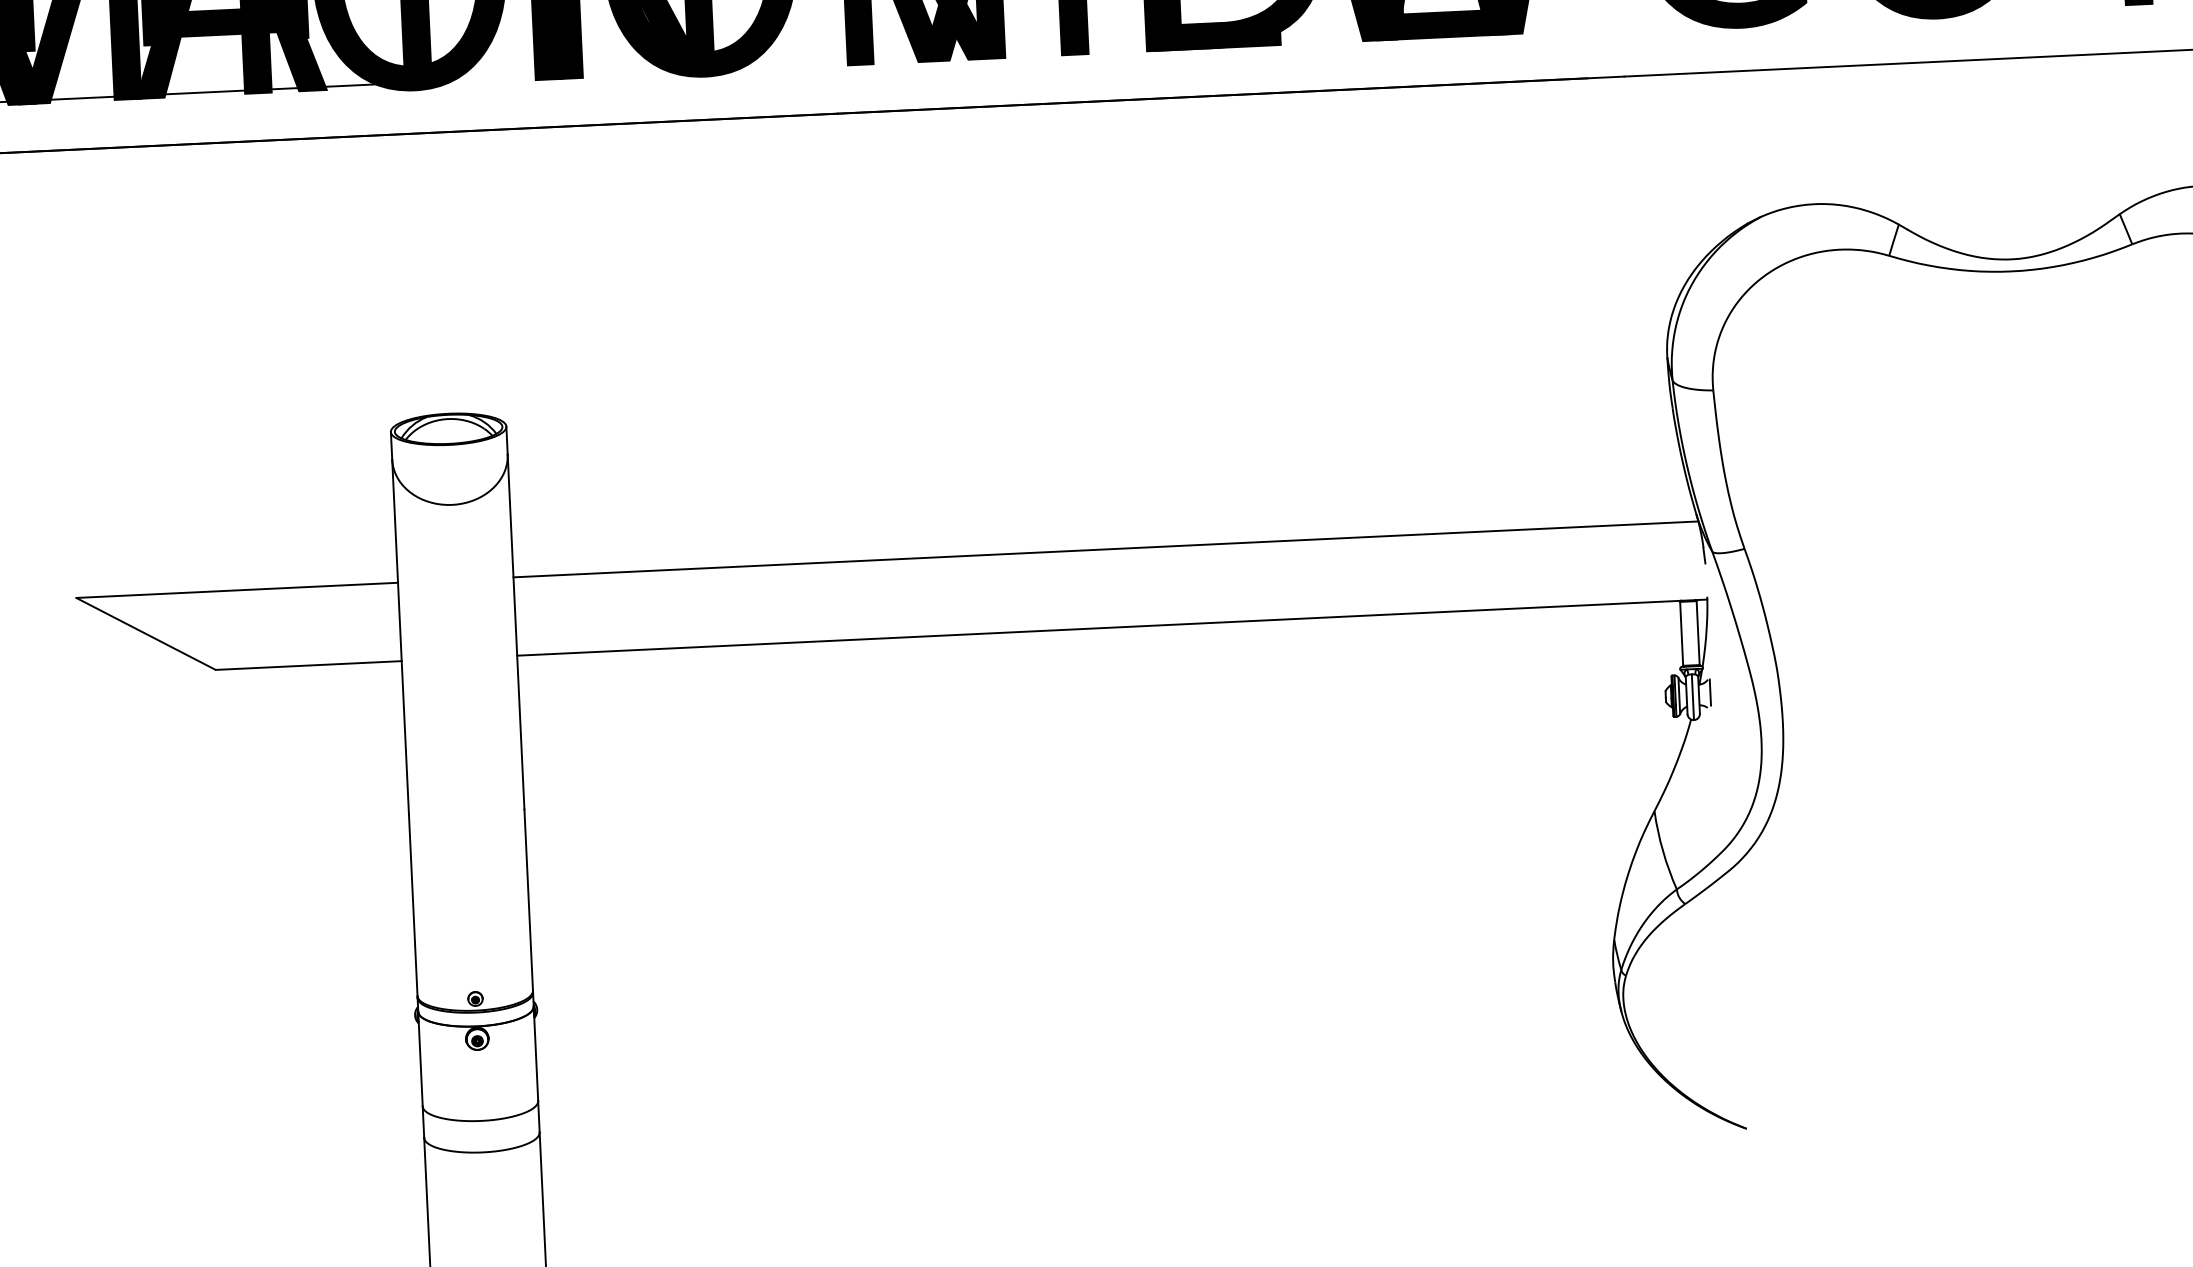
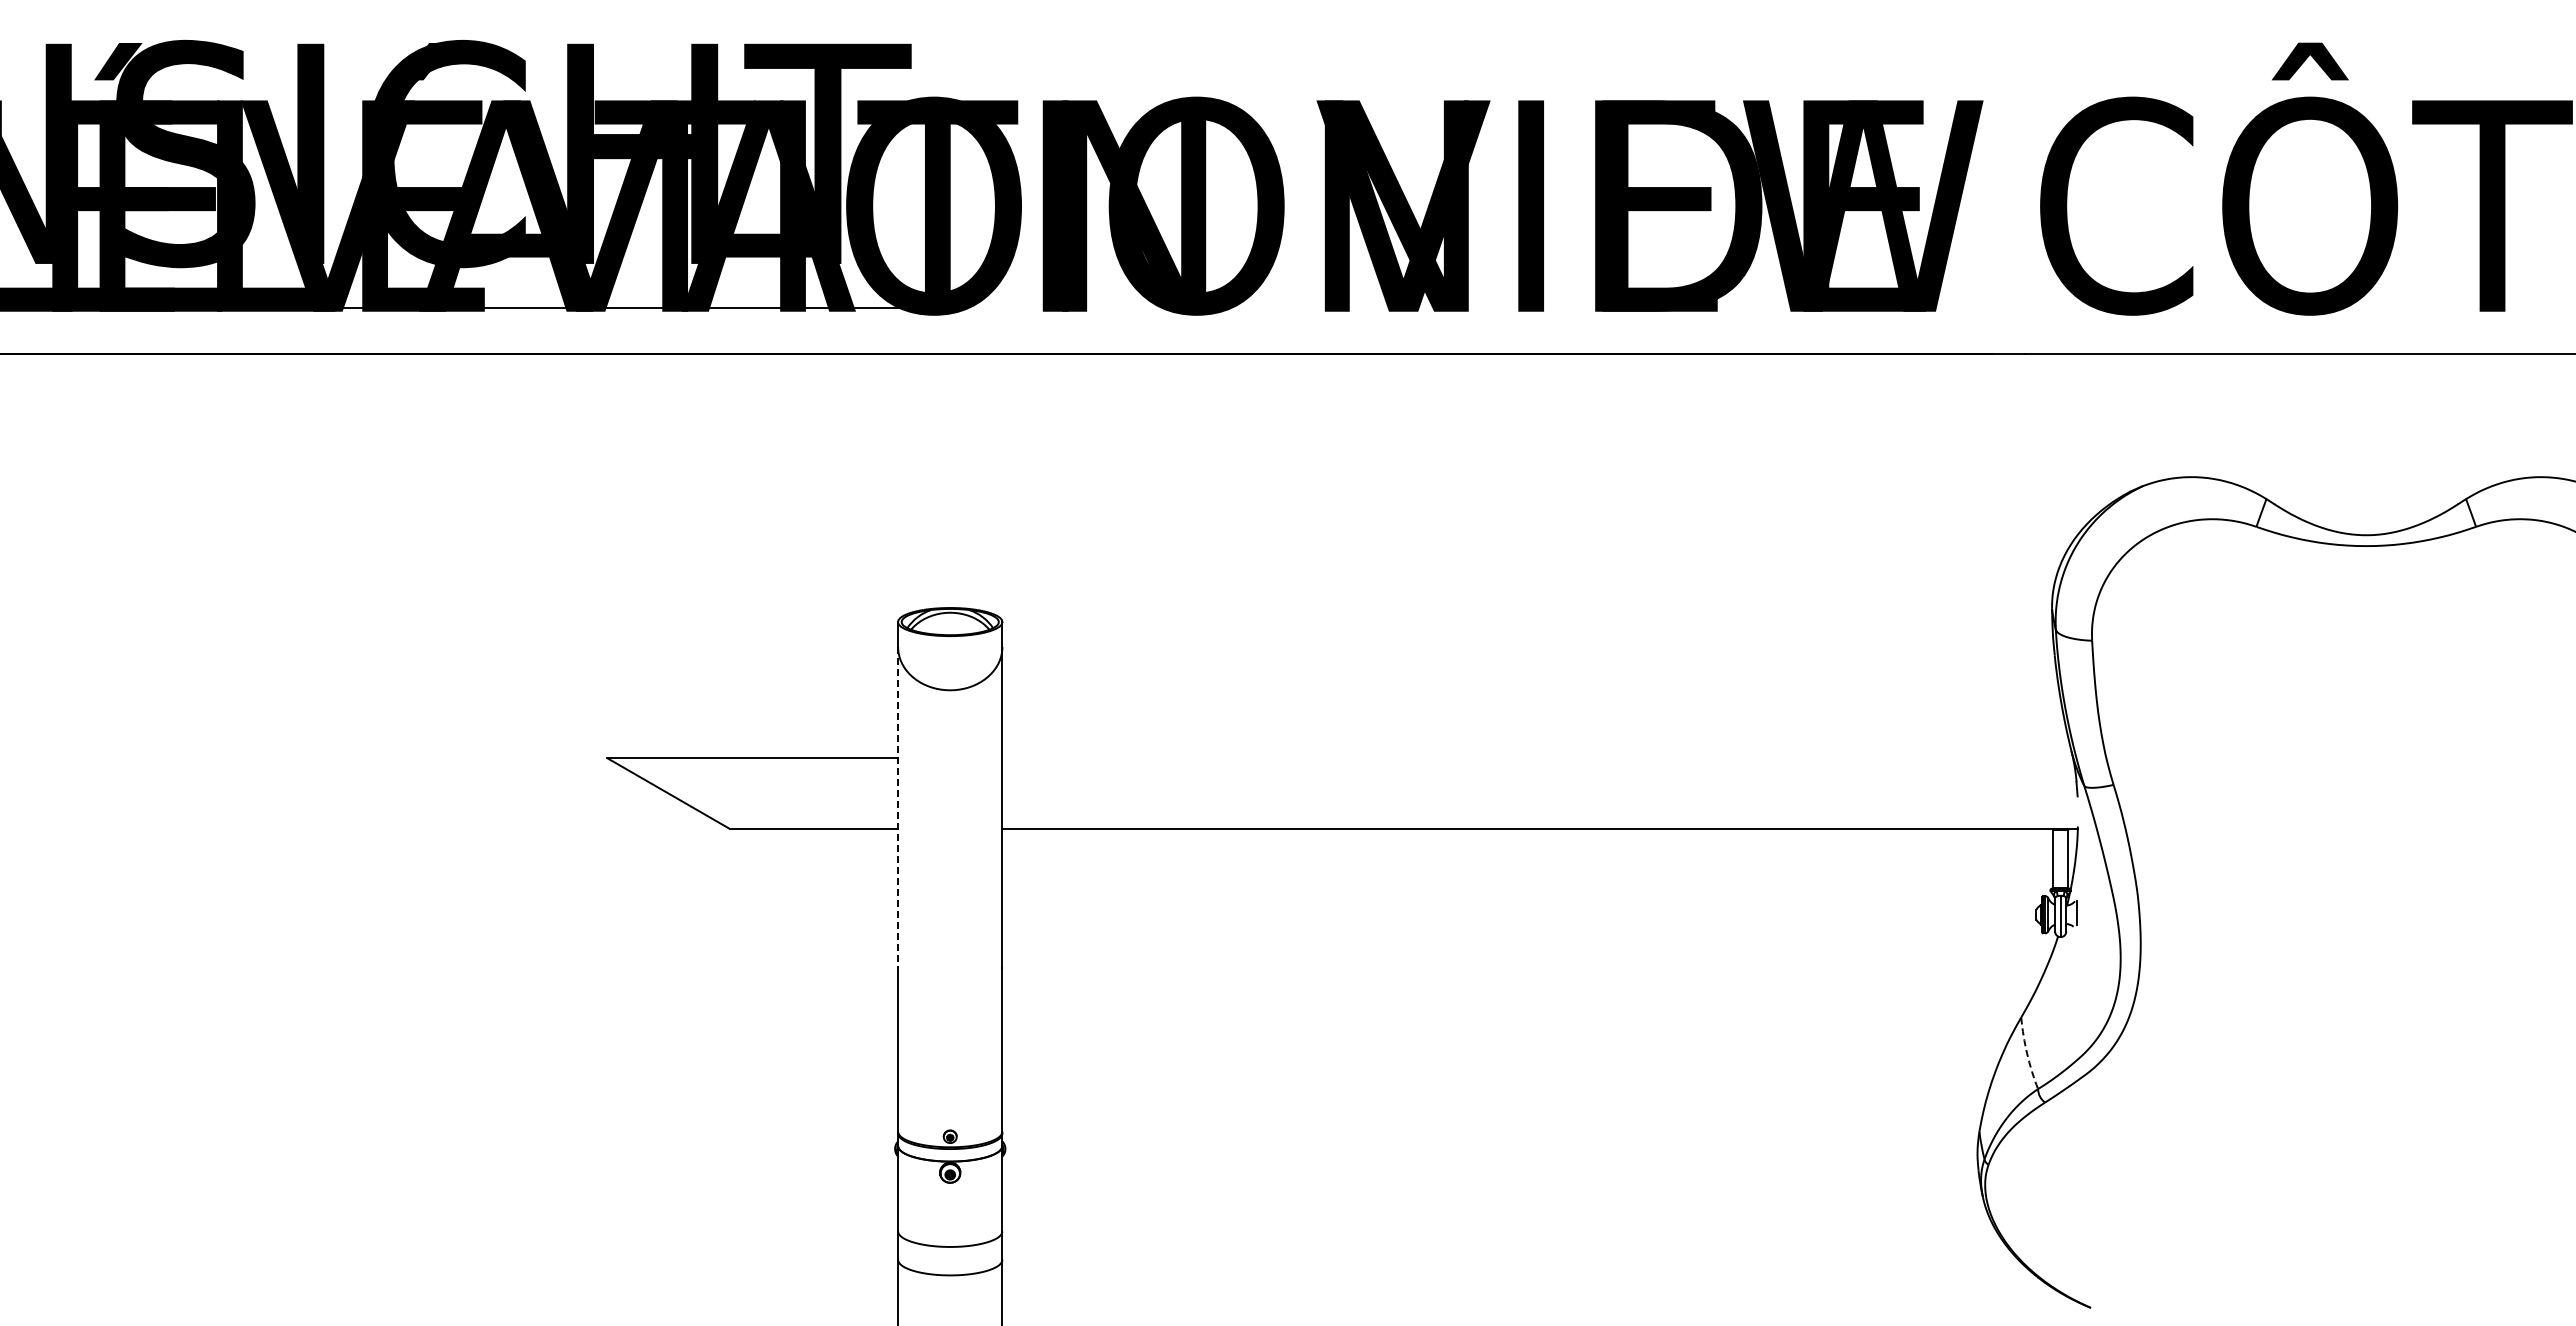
line: (1105, 549) -> (1537, 758), removed
line: (401, 637) -> (898, 807), solid -> dashed
arc: (1663, 850) -> (2027, 1053), solid -> dashed

